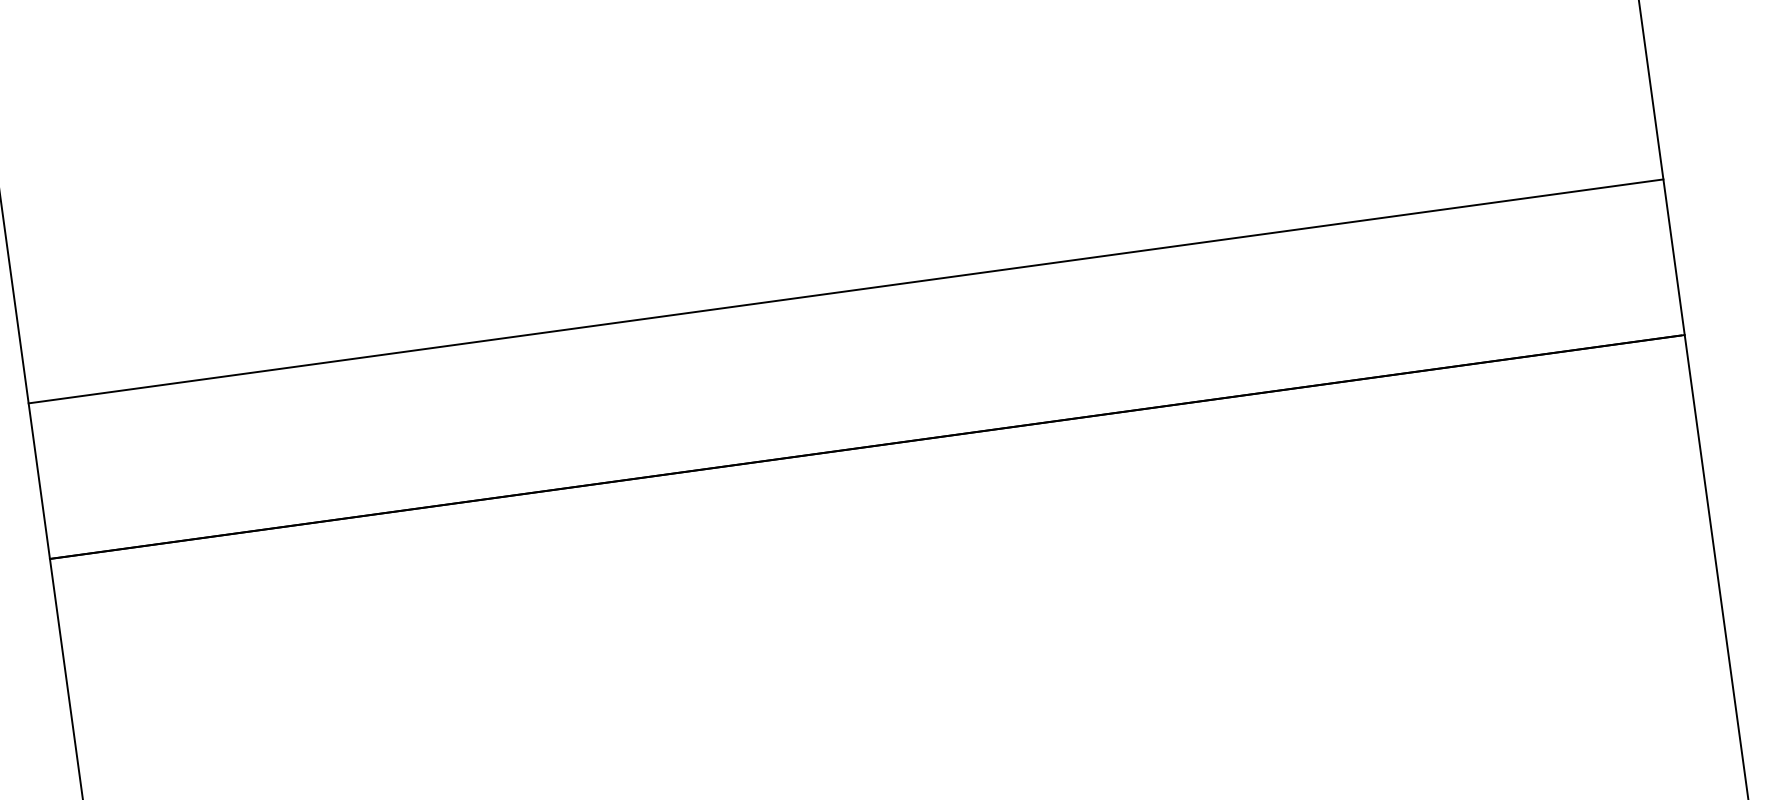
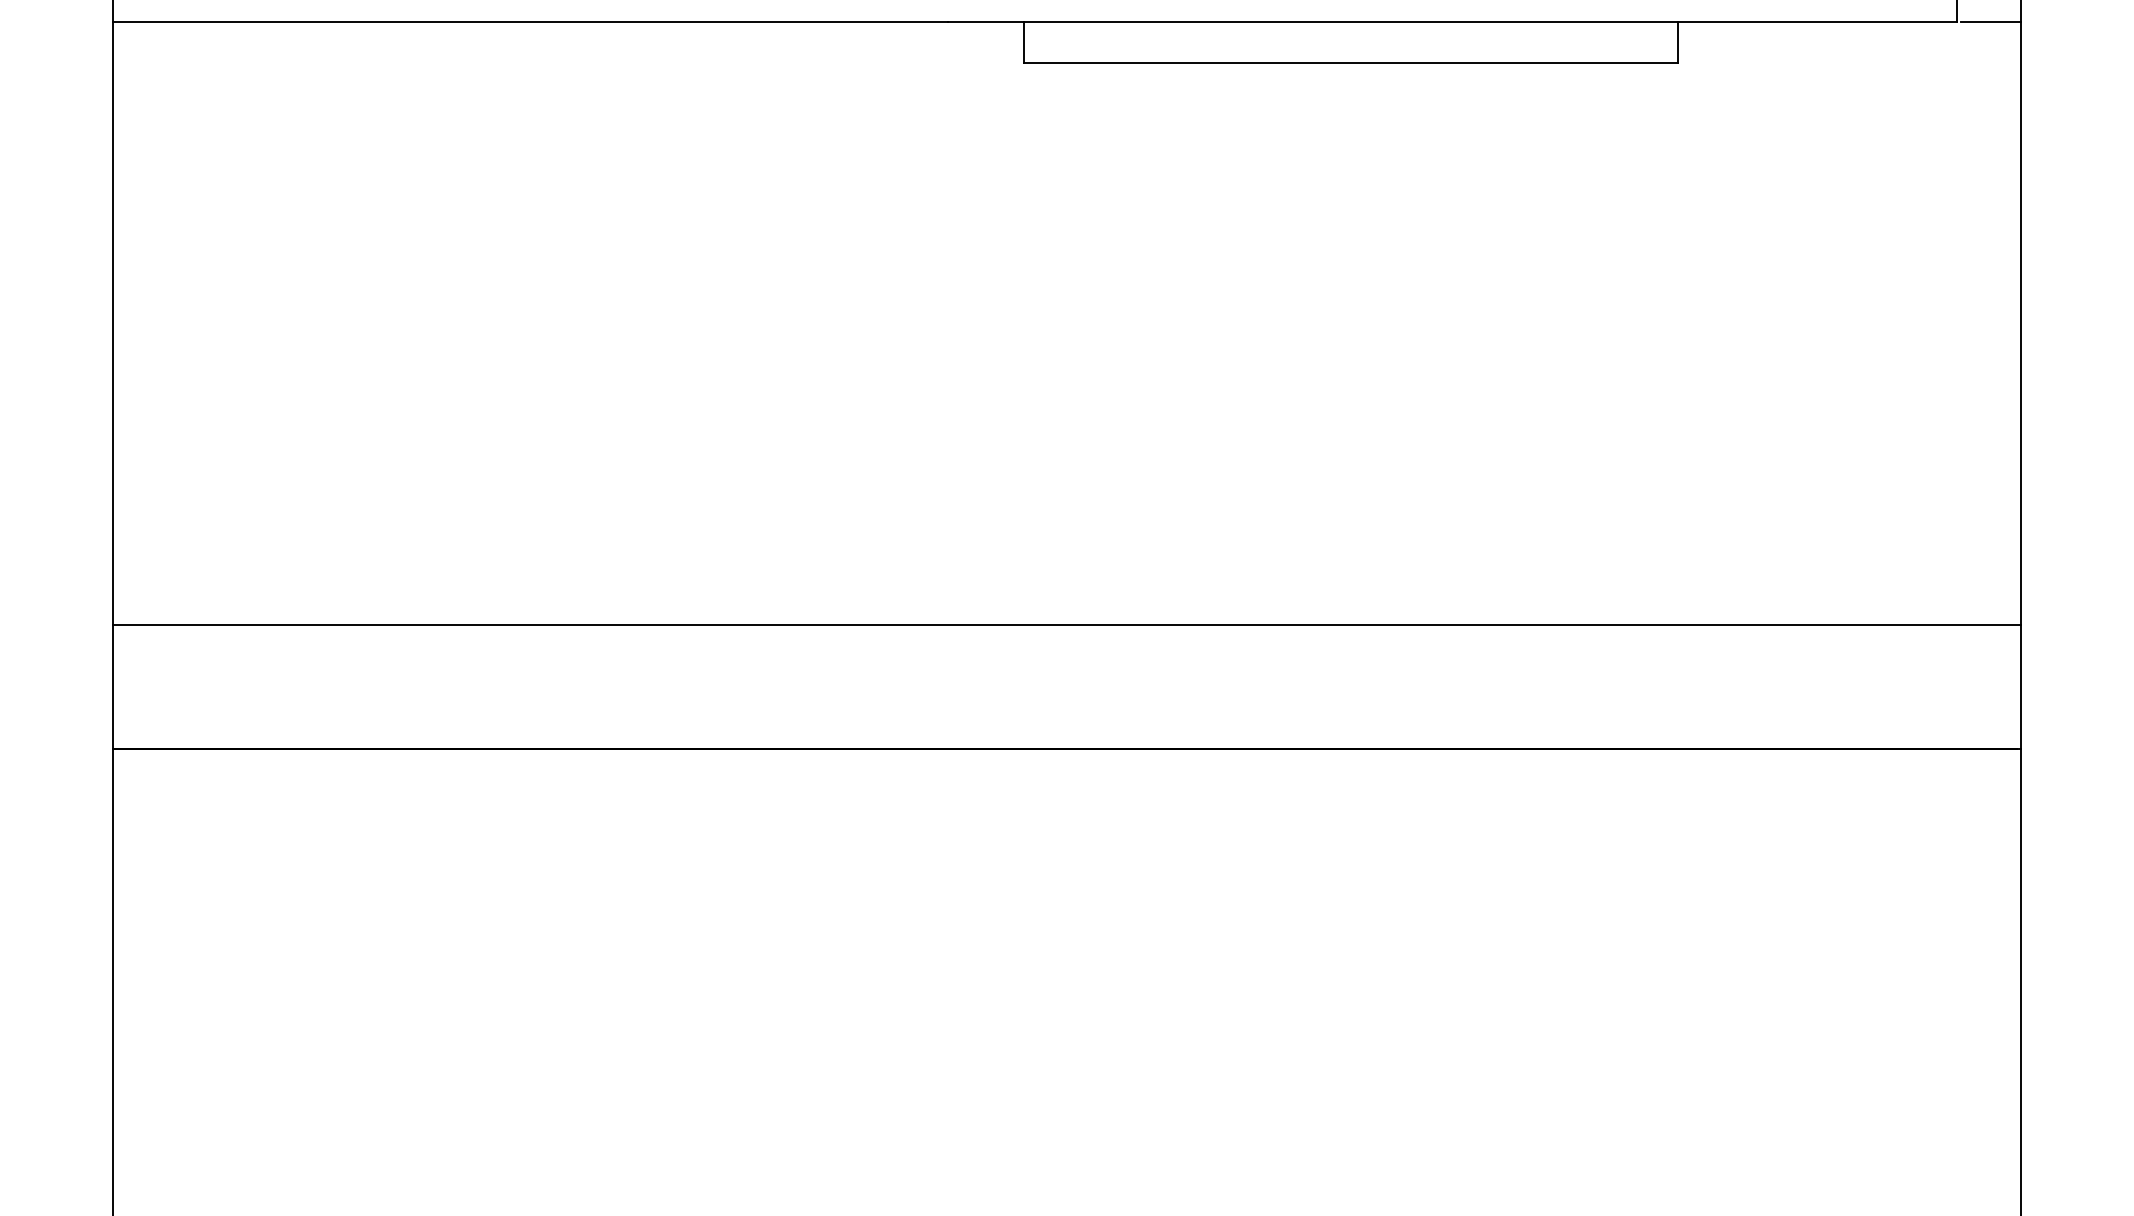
line: (845, 291) -> (1066, 625), moved

